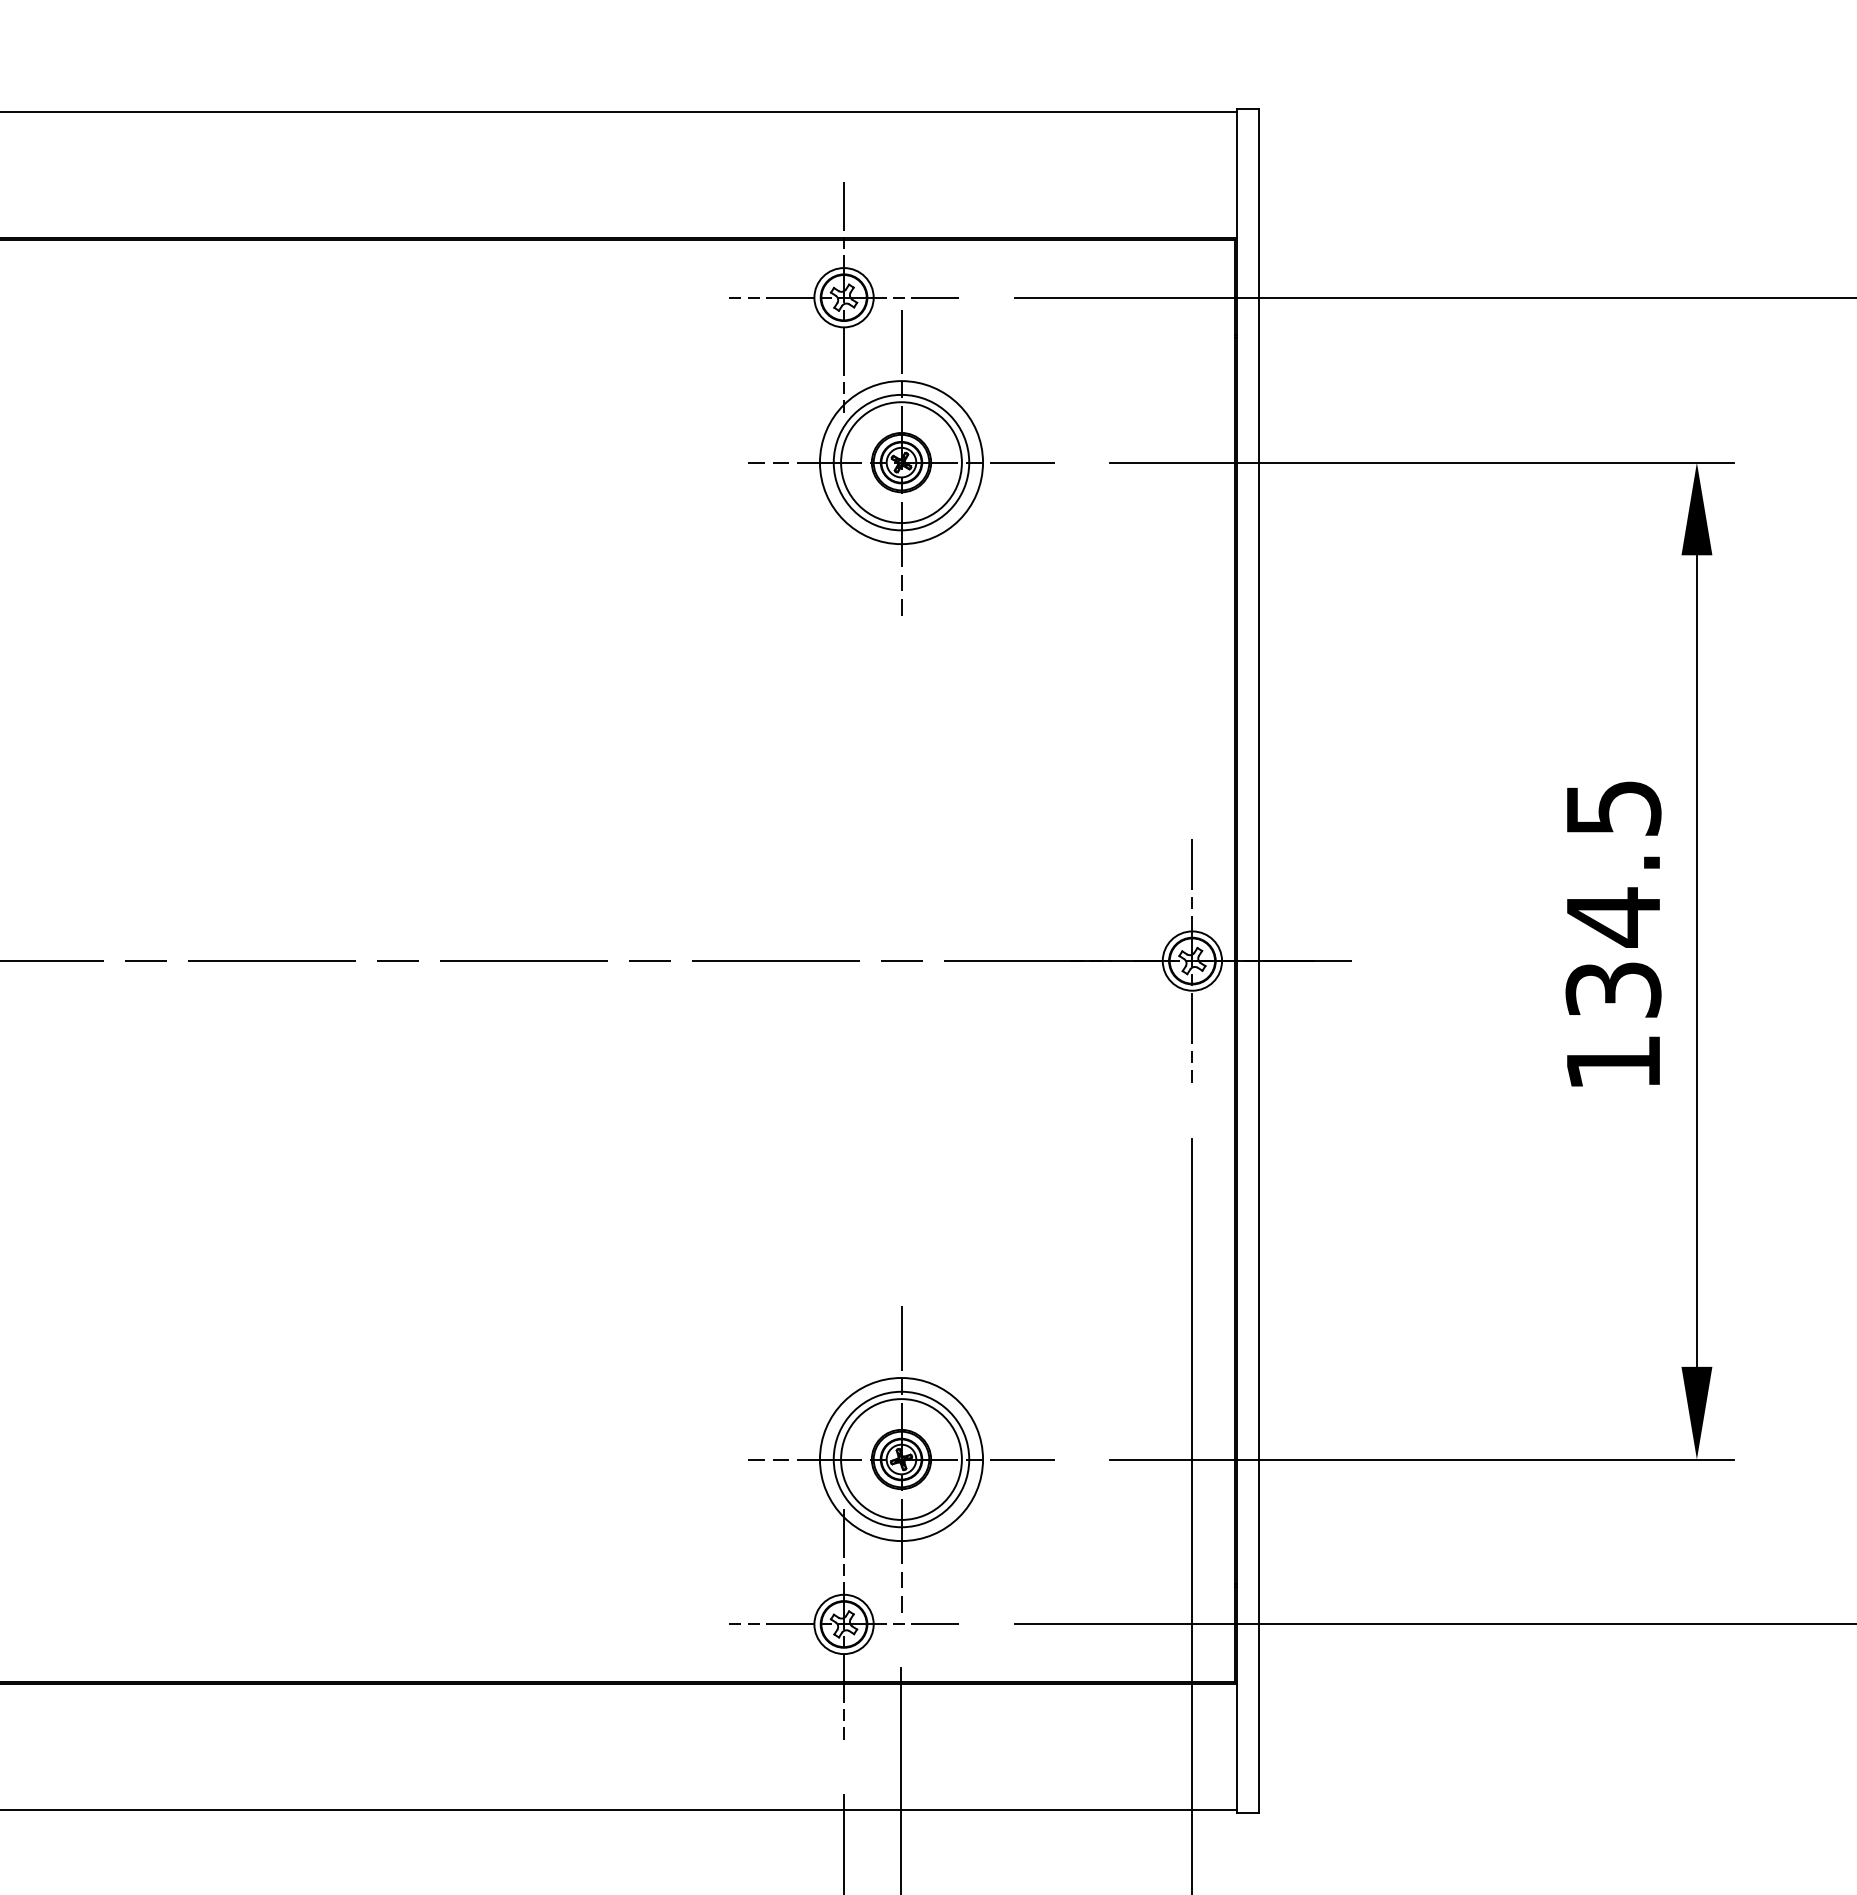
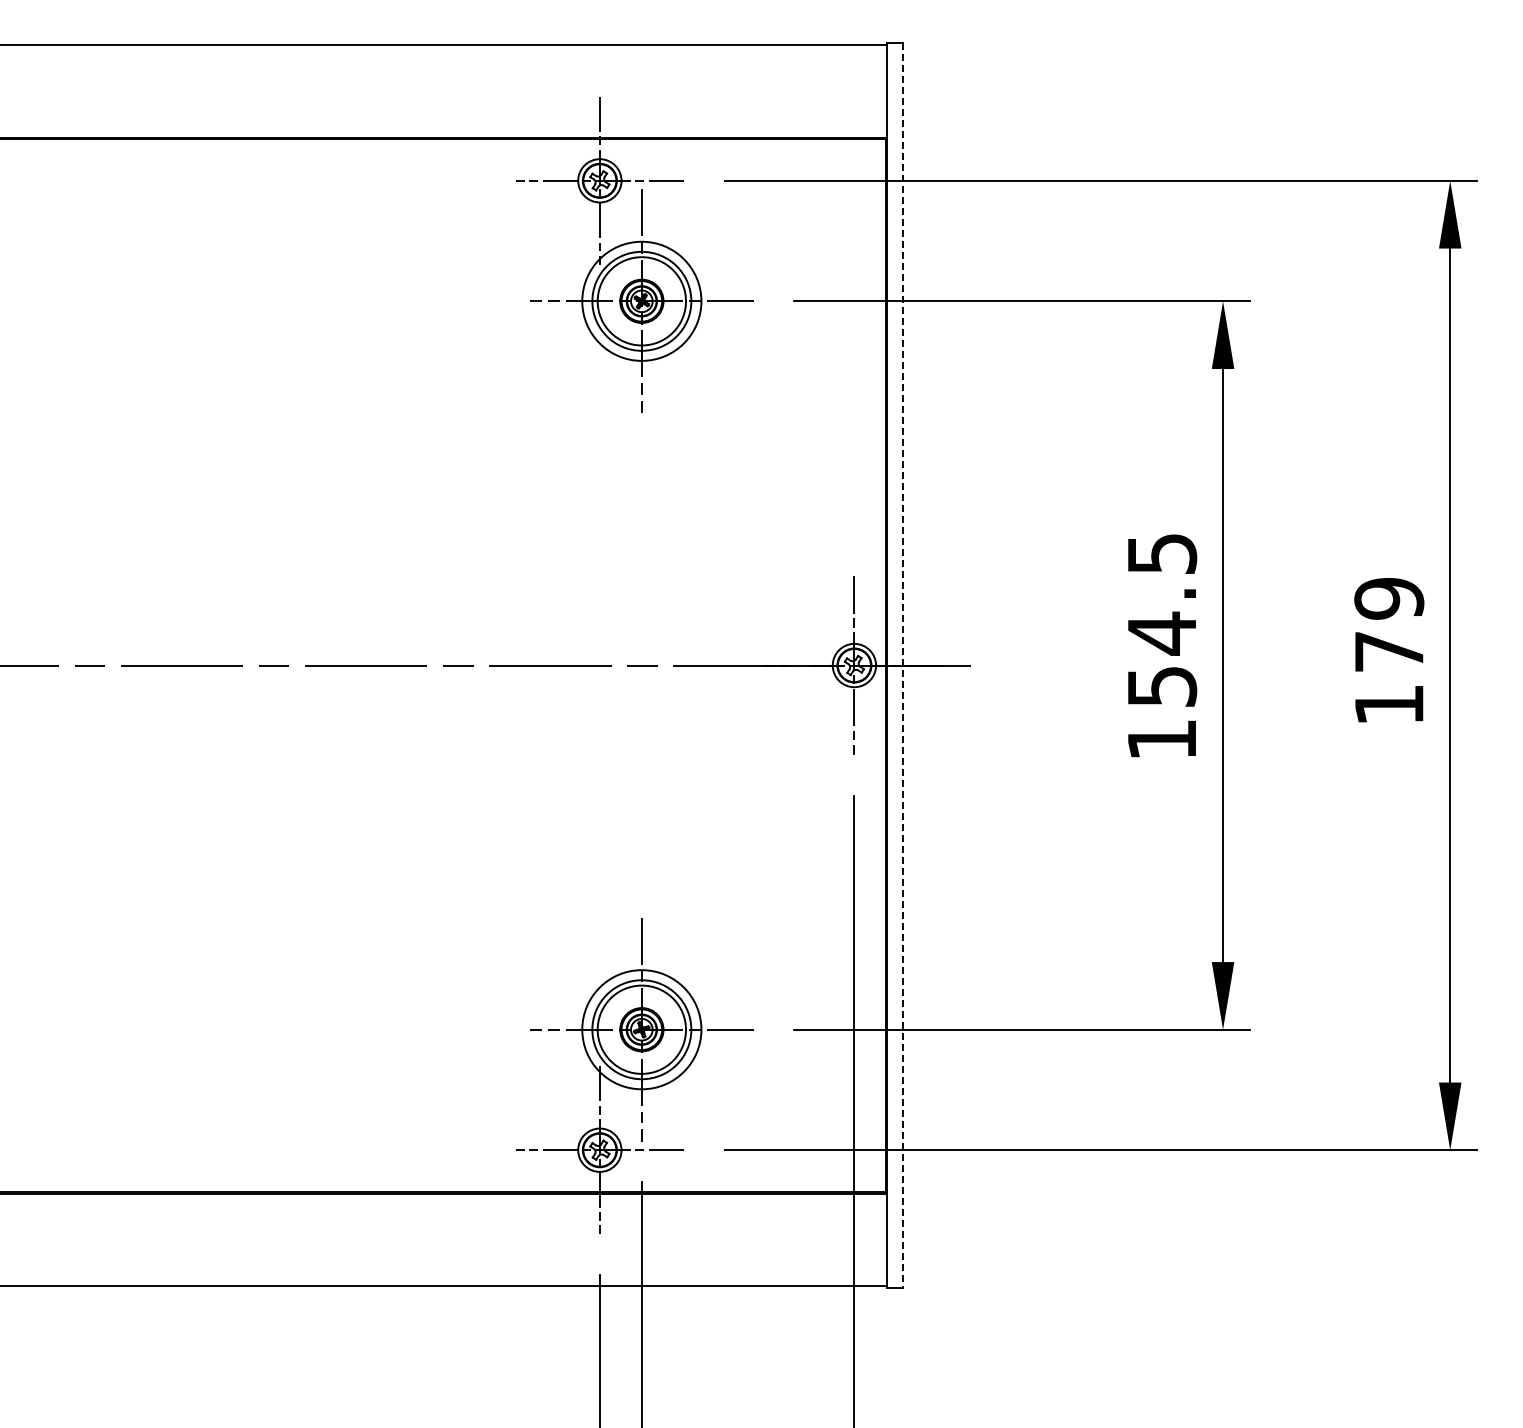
line: (1259, 961) -> (903, 665), solid -> dashed
text: (1612, 989) -> (1161, 686), 134.5 -> 154.5

